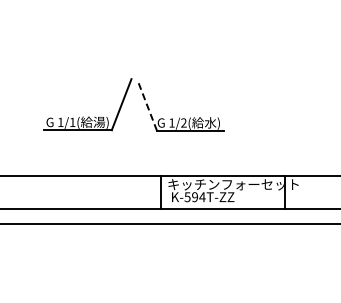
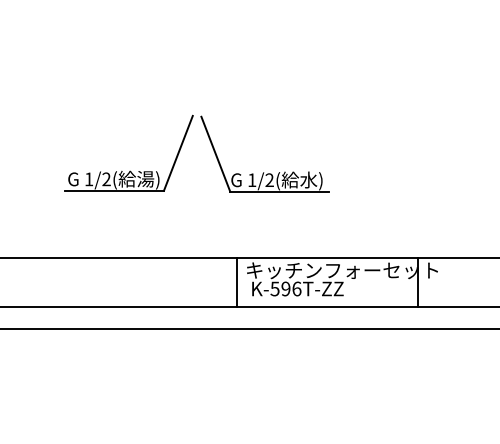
line: (147, 104) -> (216, 153), dashed -> solid
text: (72, 121) -> (106, 178), 1/1( -> 1/2(
text: (202, 197) -> (296, 289), K-594T-ZZ -> K-596T-ZZ

